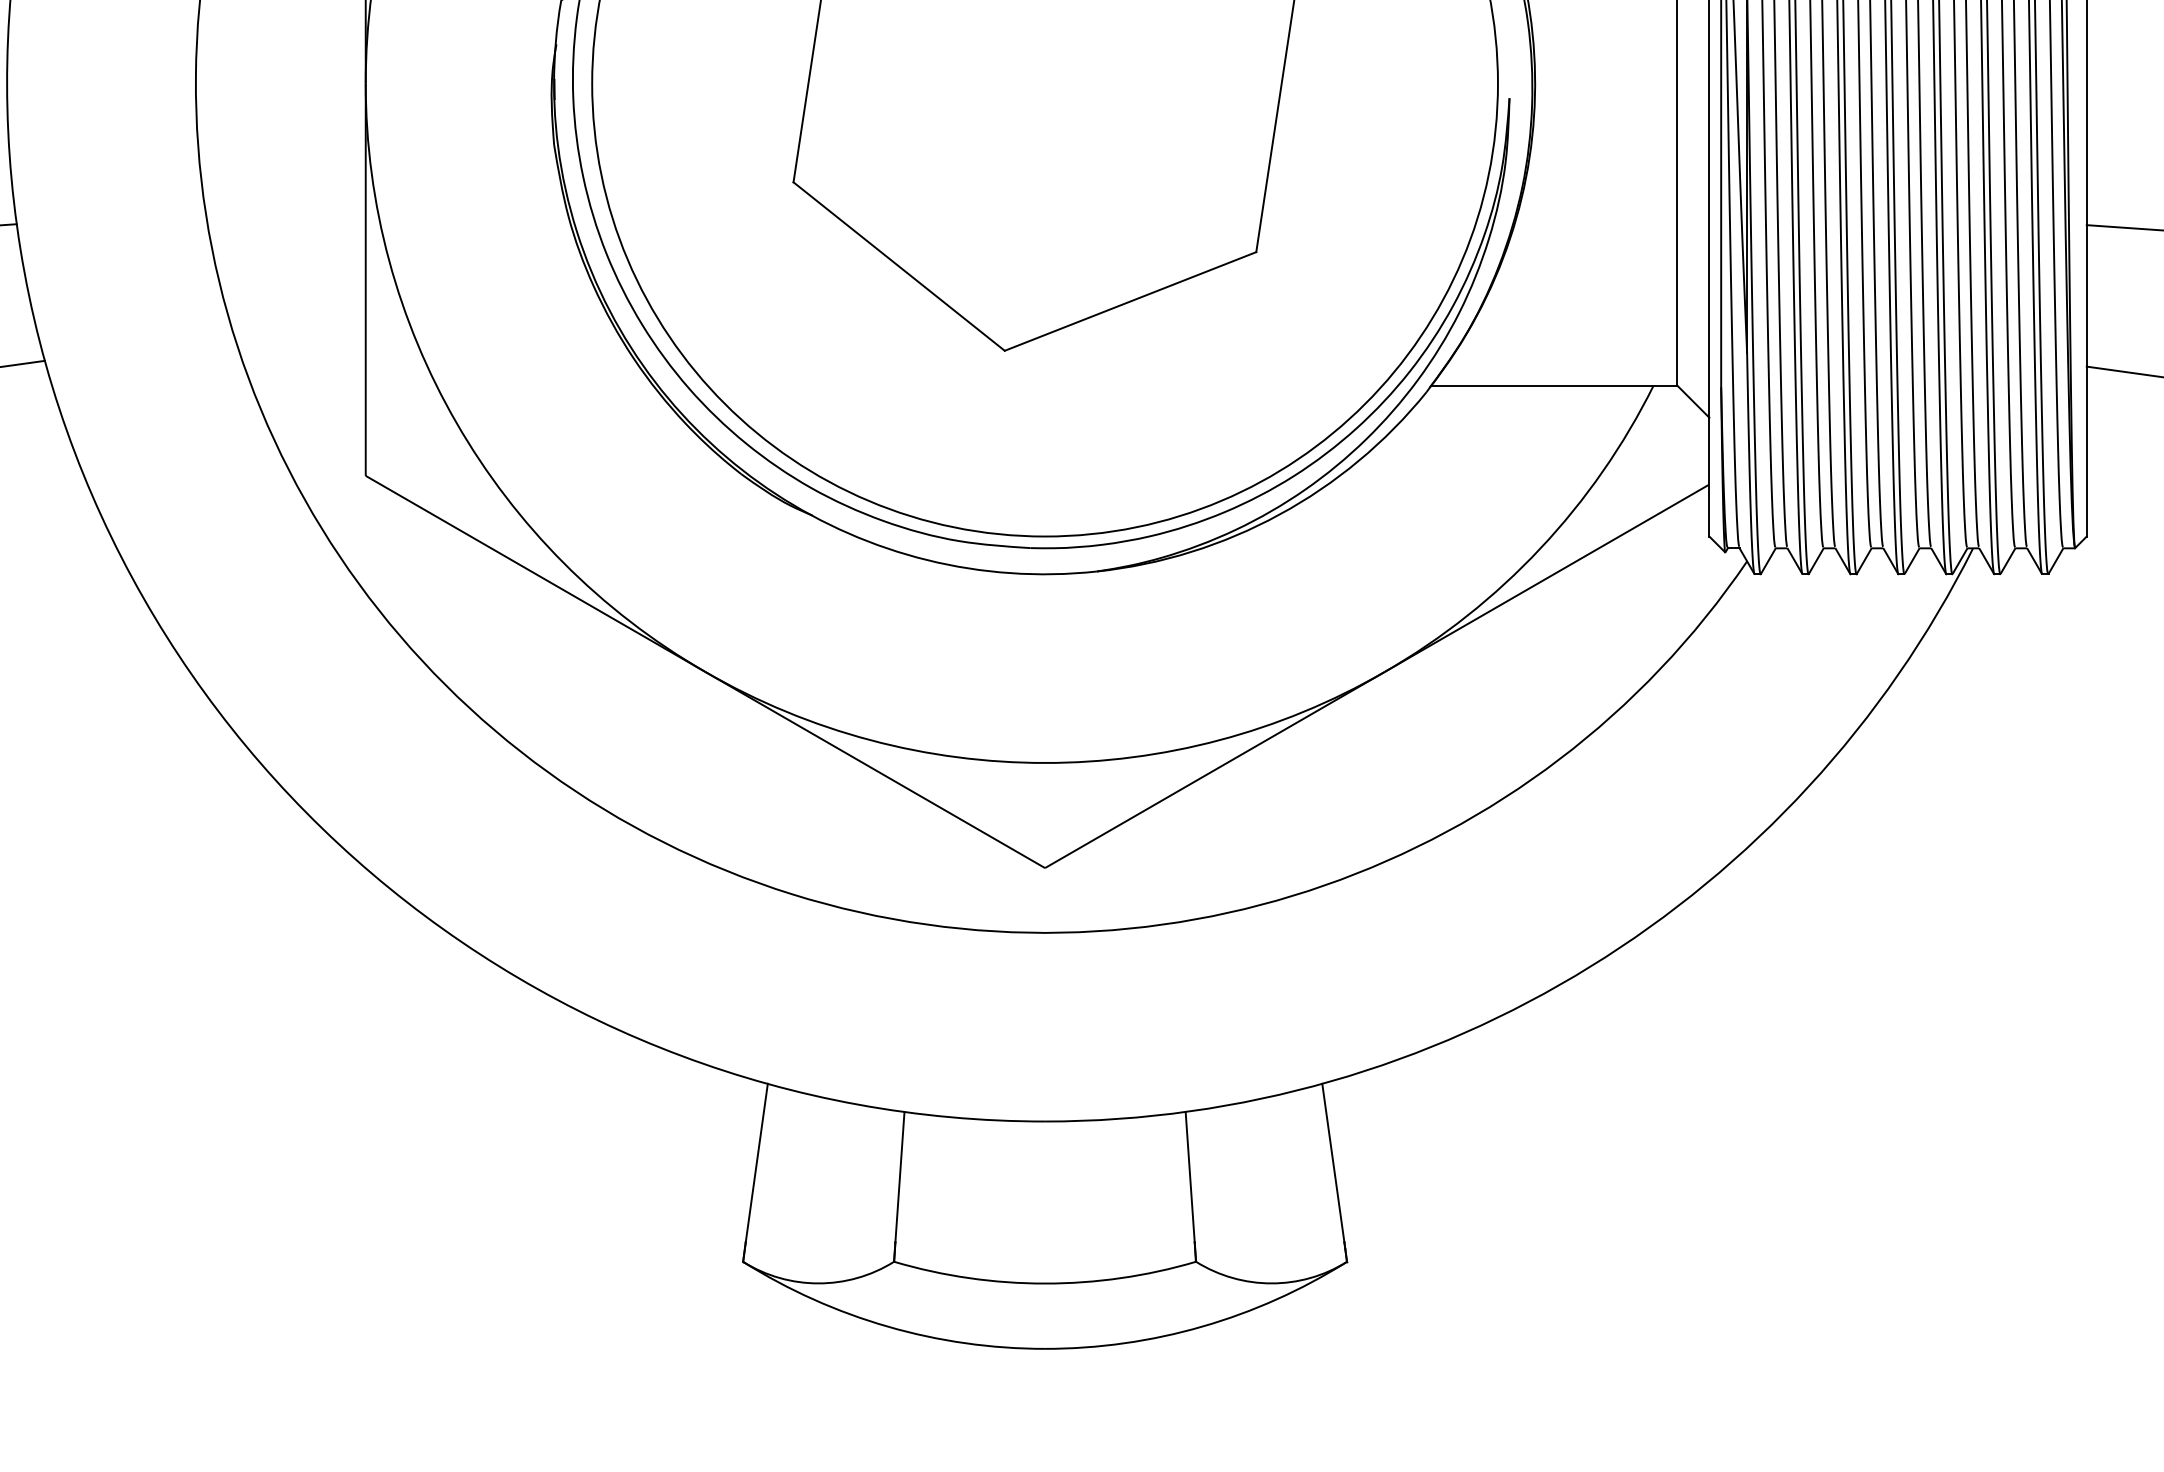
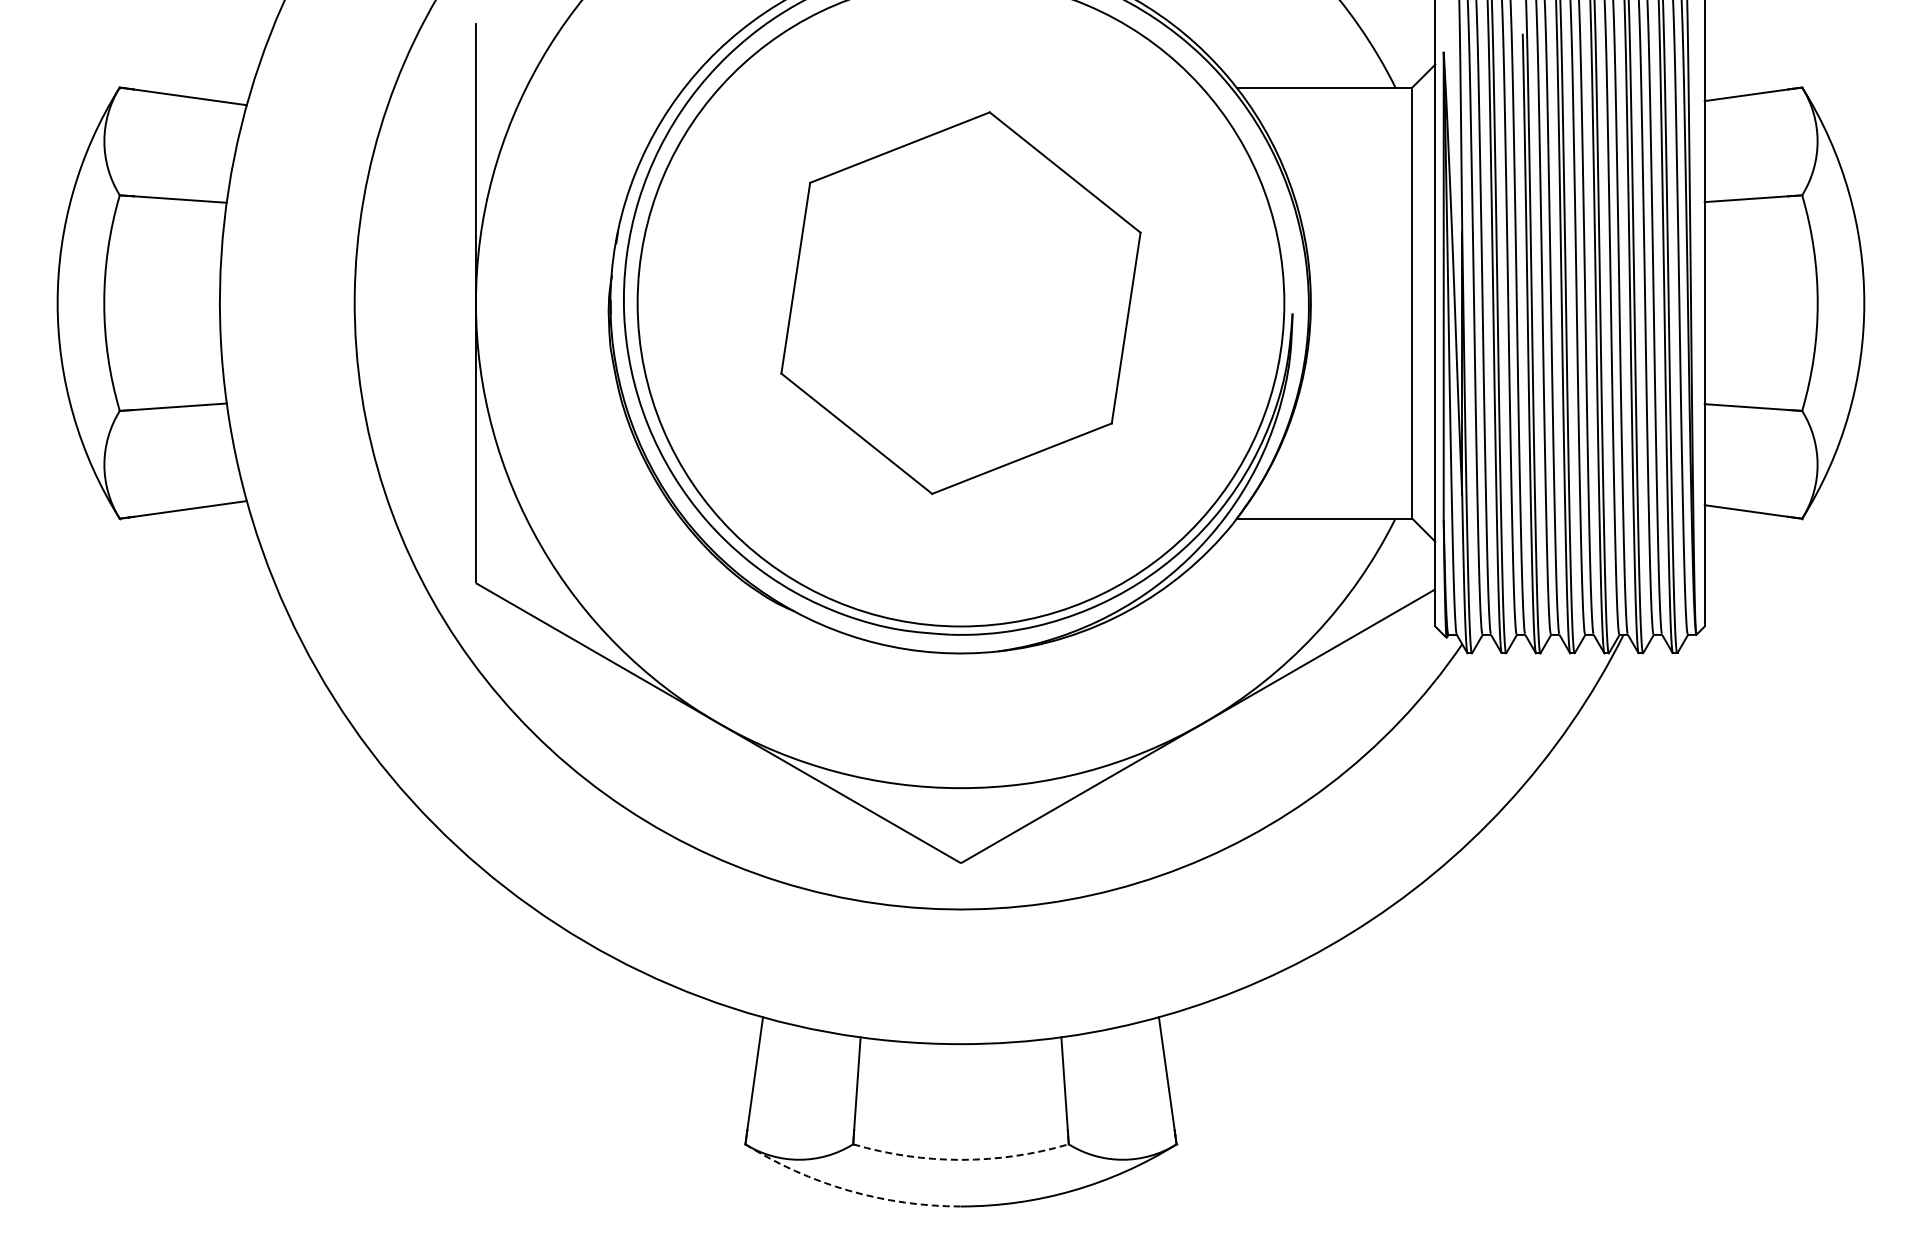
arc: (1045, 1283) -> (961, 1159), solid -> dashed
arc: (887, 1326) -> (848, 1190), solid -> dashed

